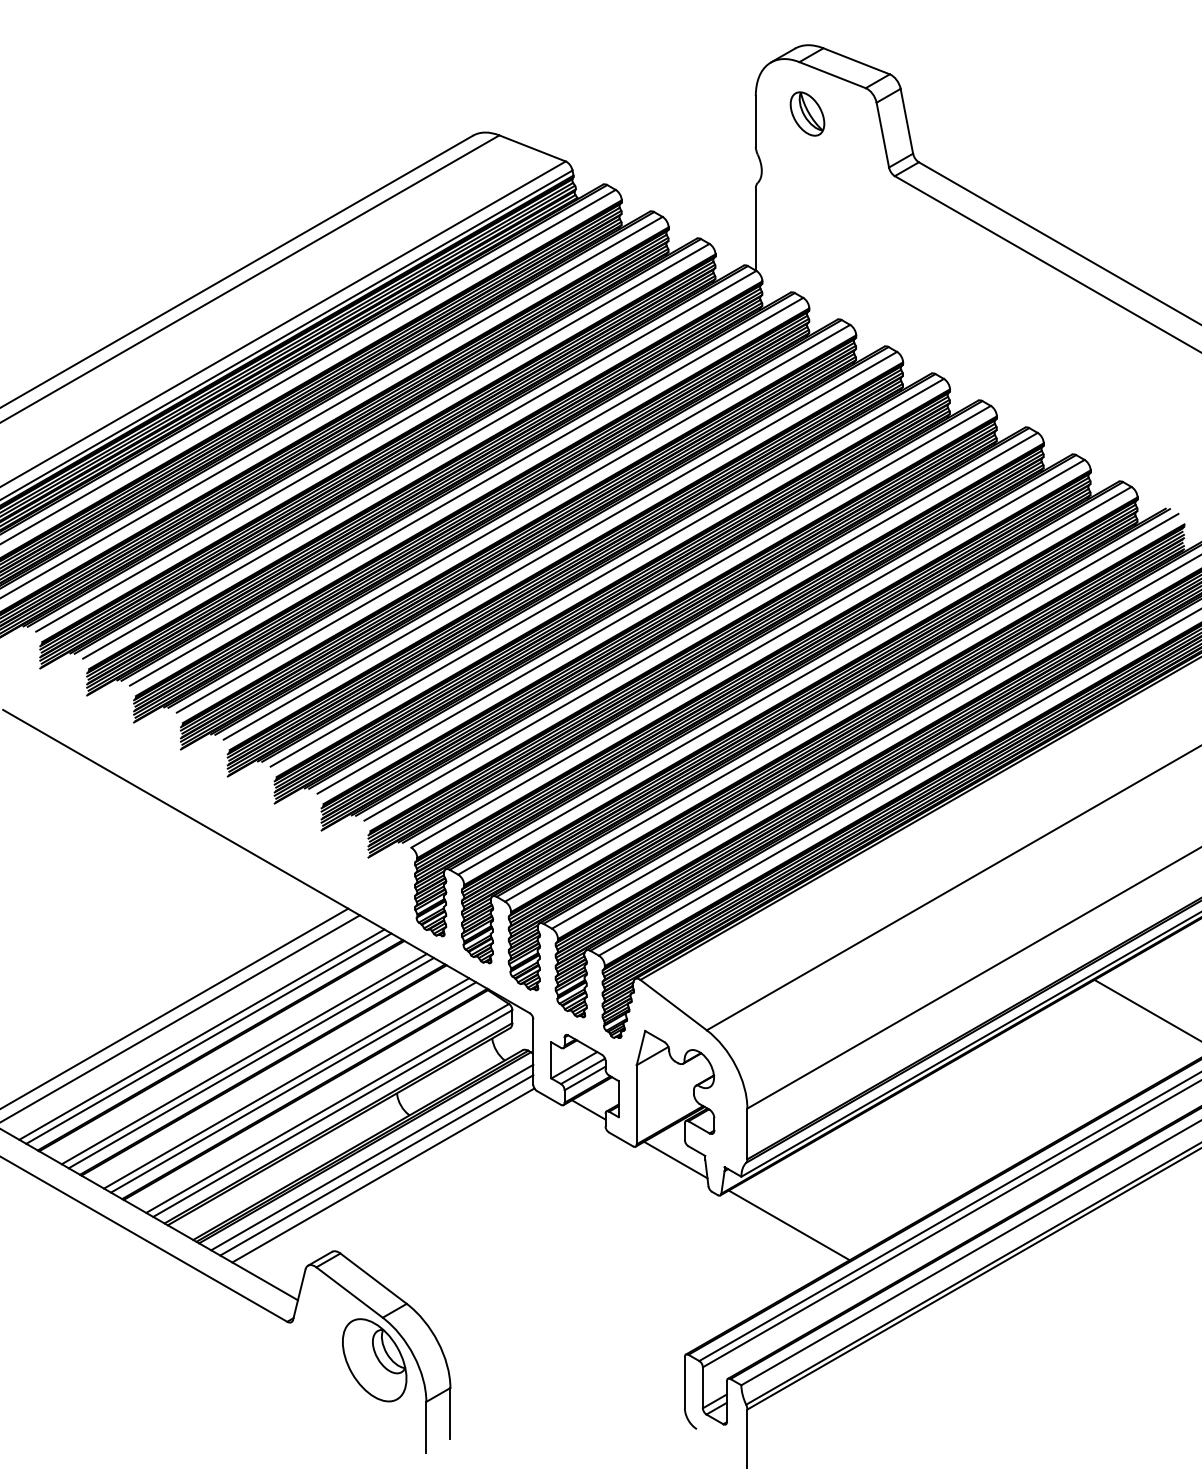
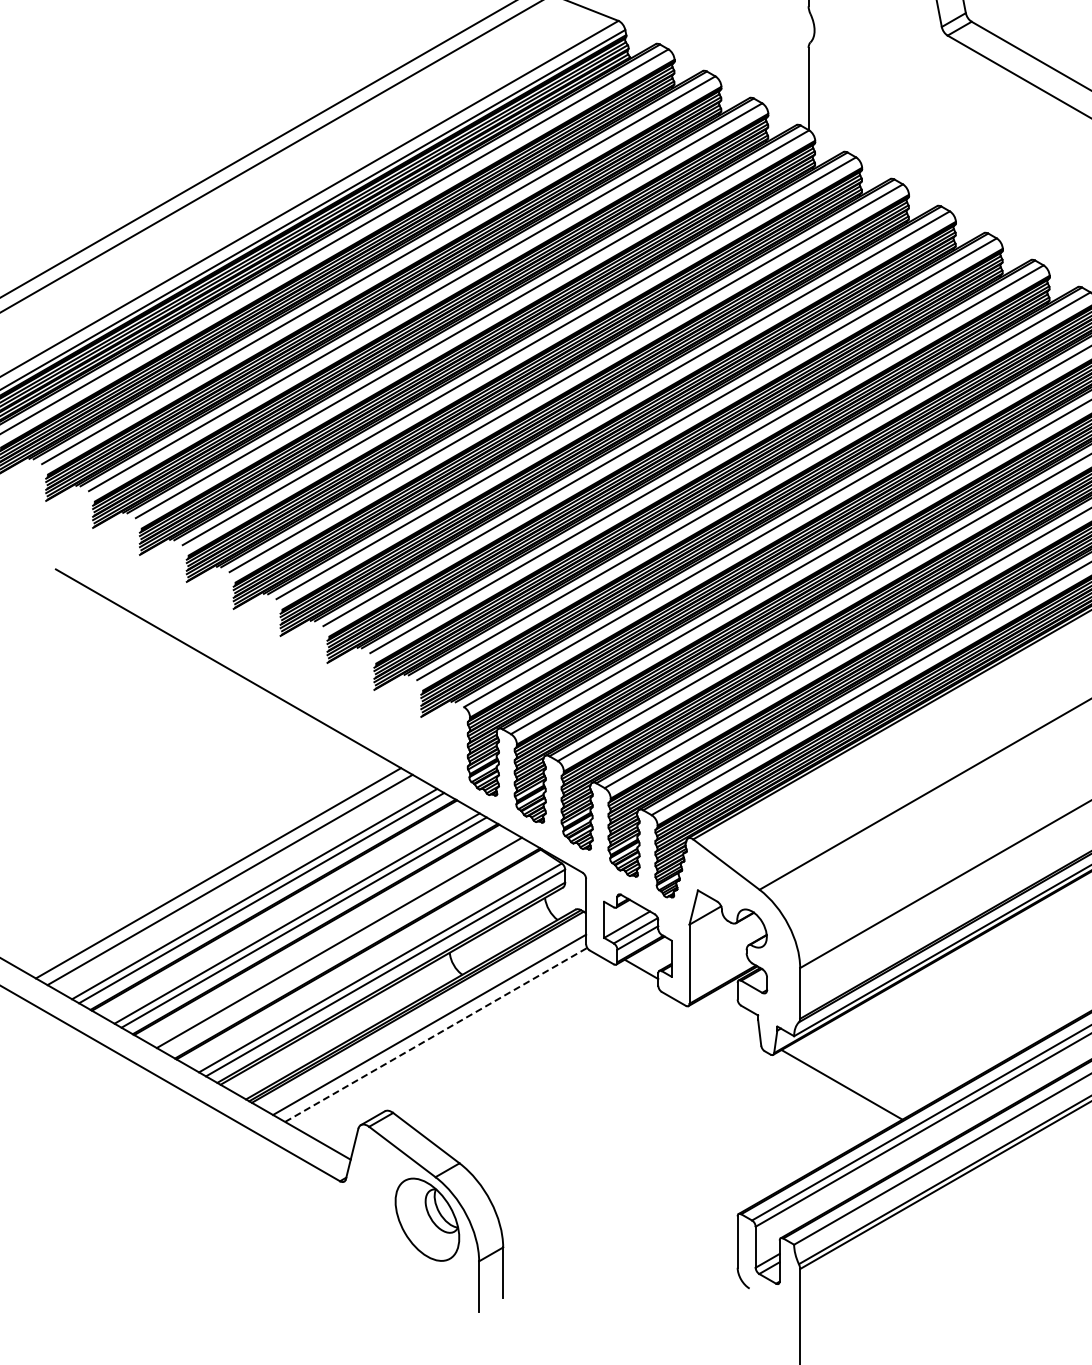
line: (293, 1087) -> (346, 946), removed
line: (372, 1157) -> (425, 1016), removed
line: (675, 1159) -> (728, 1018), removed
line: (383, 1175) -> (436, 1034), solid -> dashed

